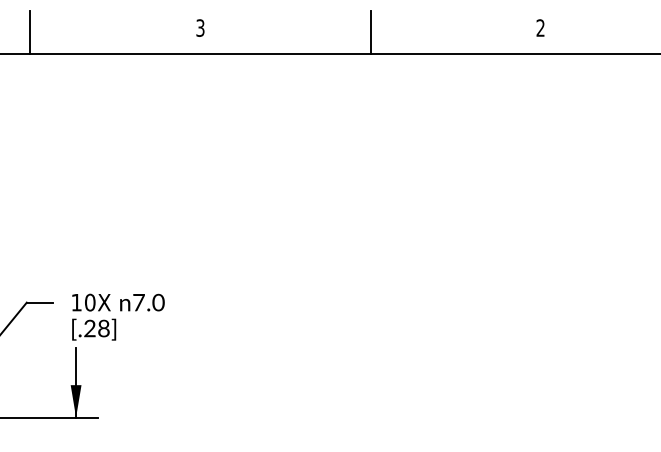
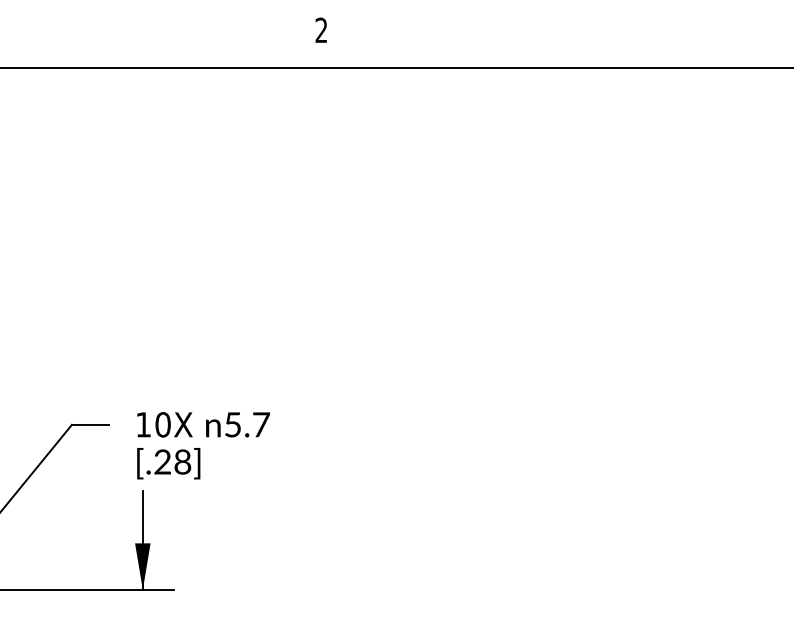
text: (200, 27) -> (321, 29), 3 -> 2
line: (30, 32) -> (77, 36), removed
line: (370, 32) -> (565, 36), removed
text: (148, 302) -> (246, 424), 7.0 -> 5.7

